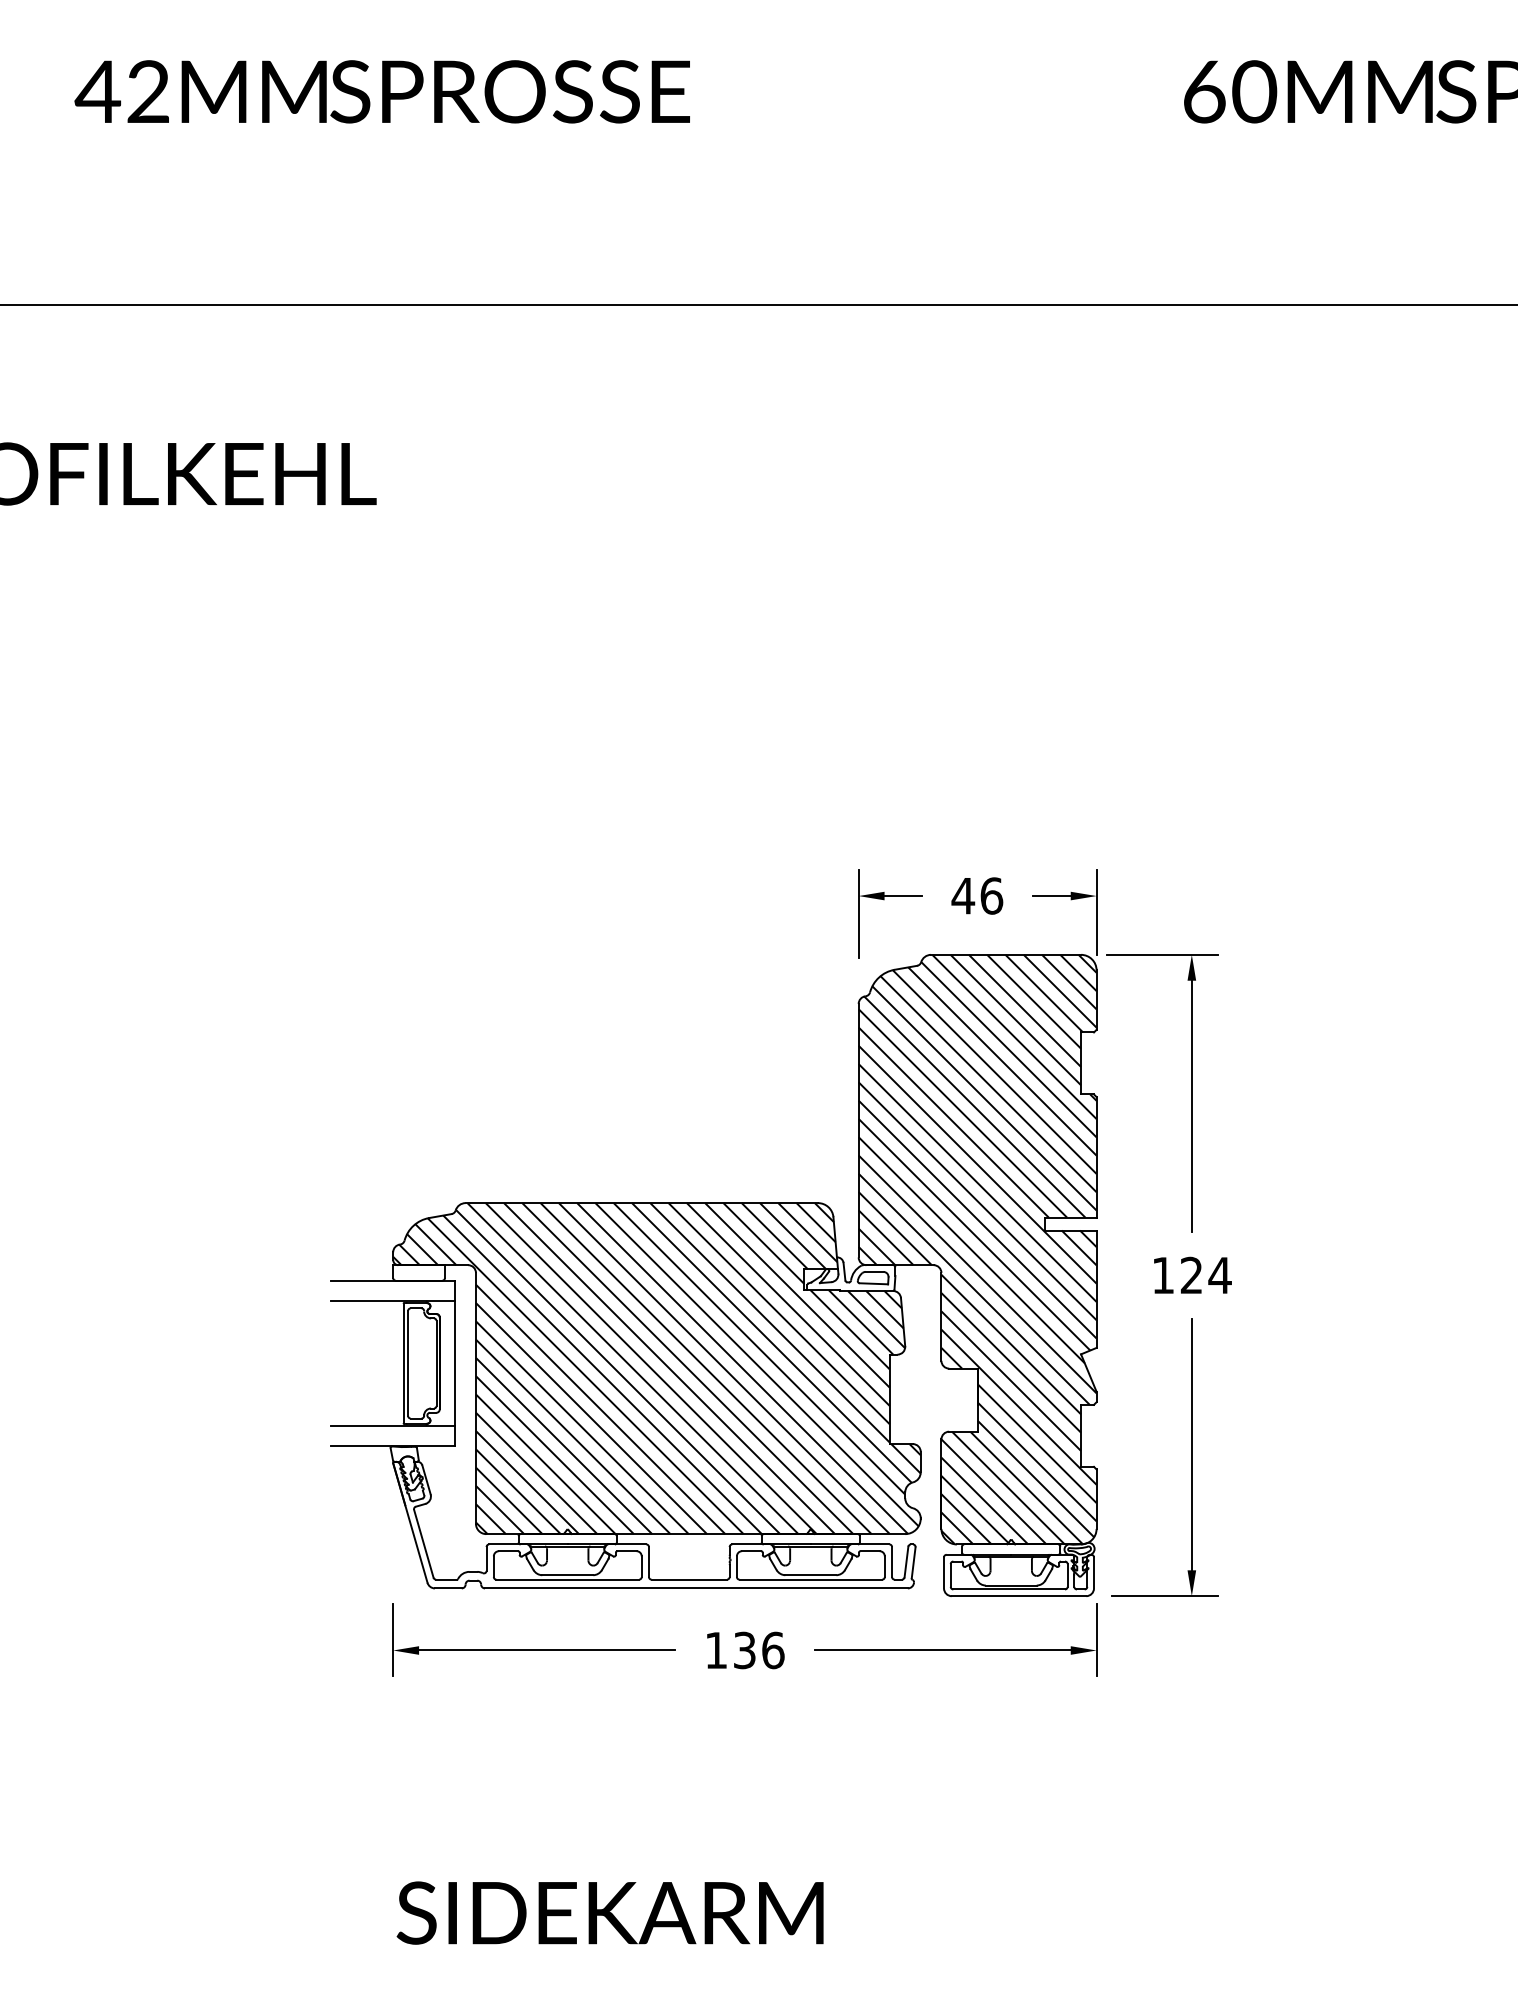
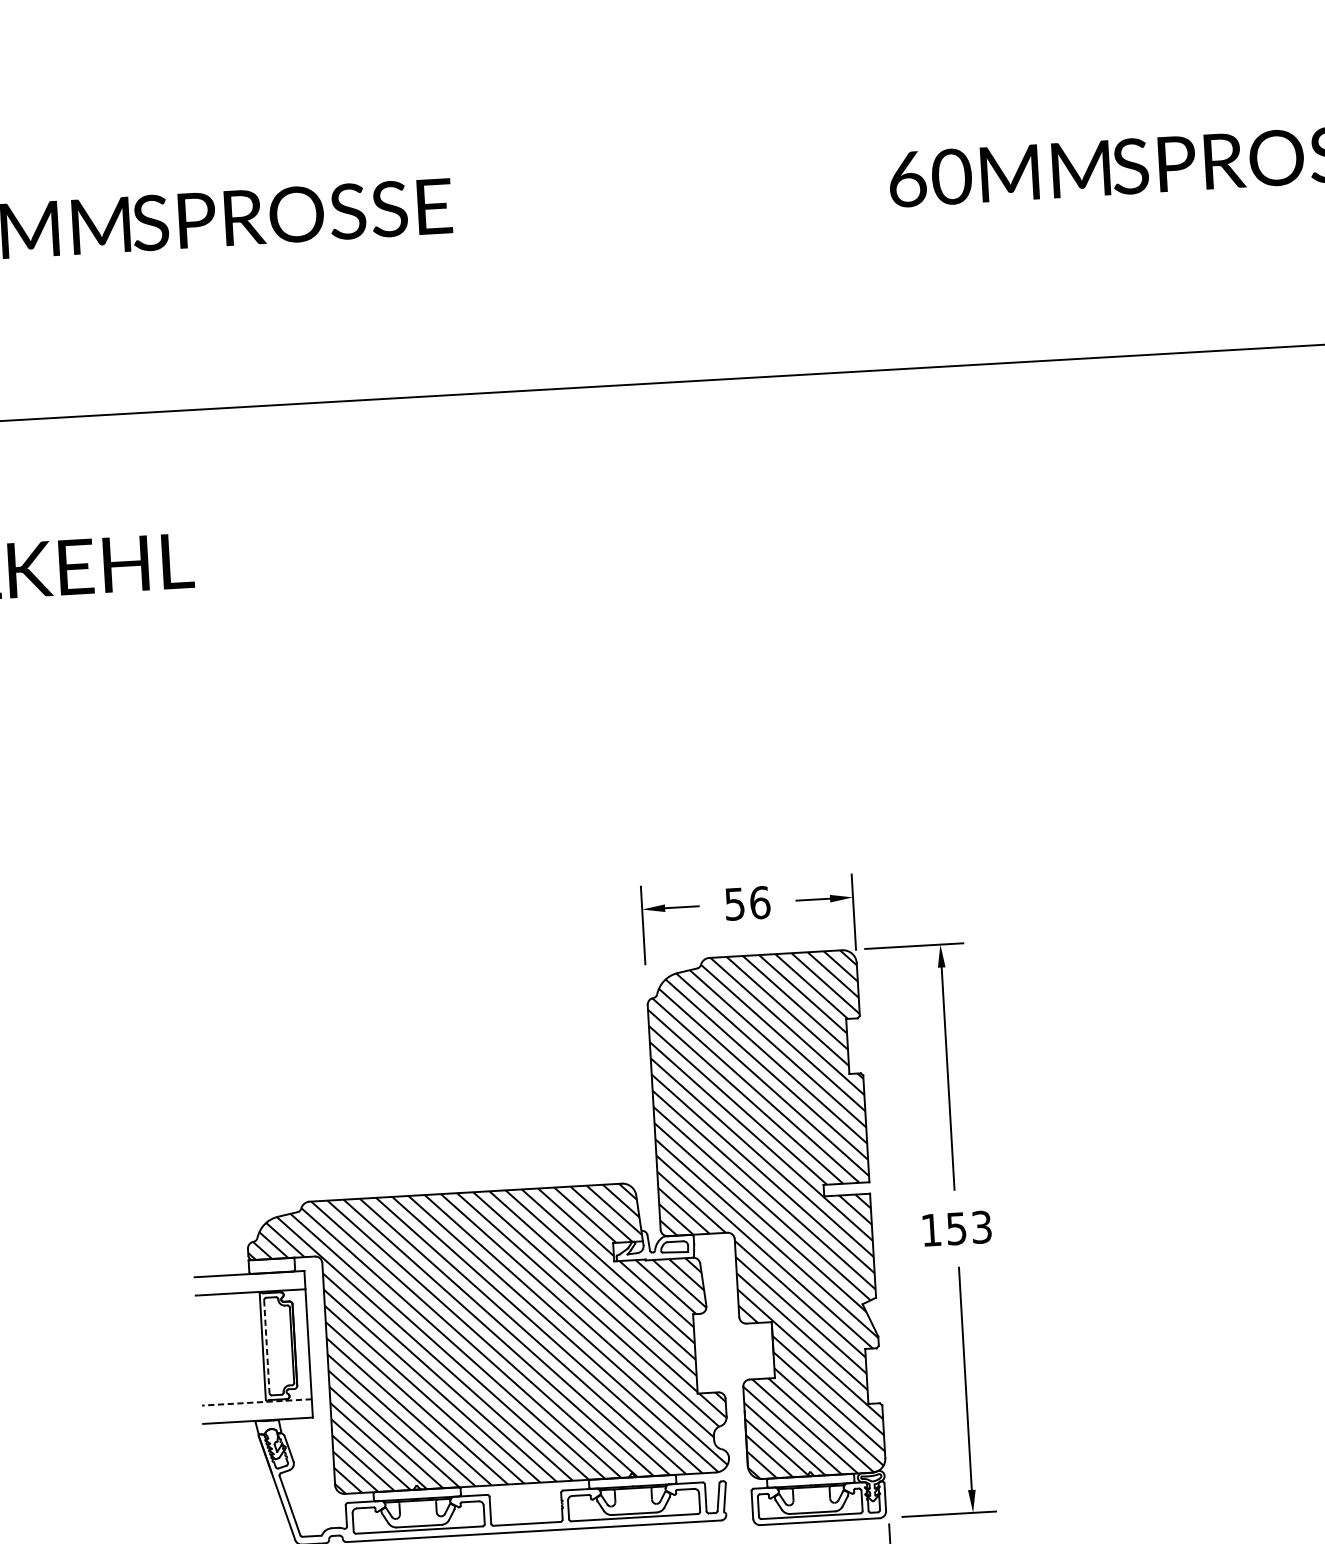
text: (963, 896) -> (735, 904), 46 -> 56
text: (1205, 1275) -> (968, 1228), 124 -> 153
line: (408, 1363) -> (267, 1346), solid -> dashed
line: (393, 1425) -> (257, 1402), solid -> dashed

